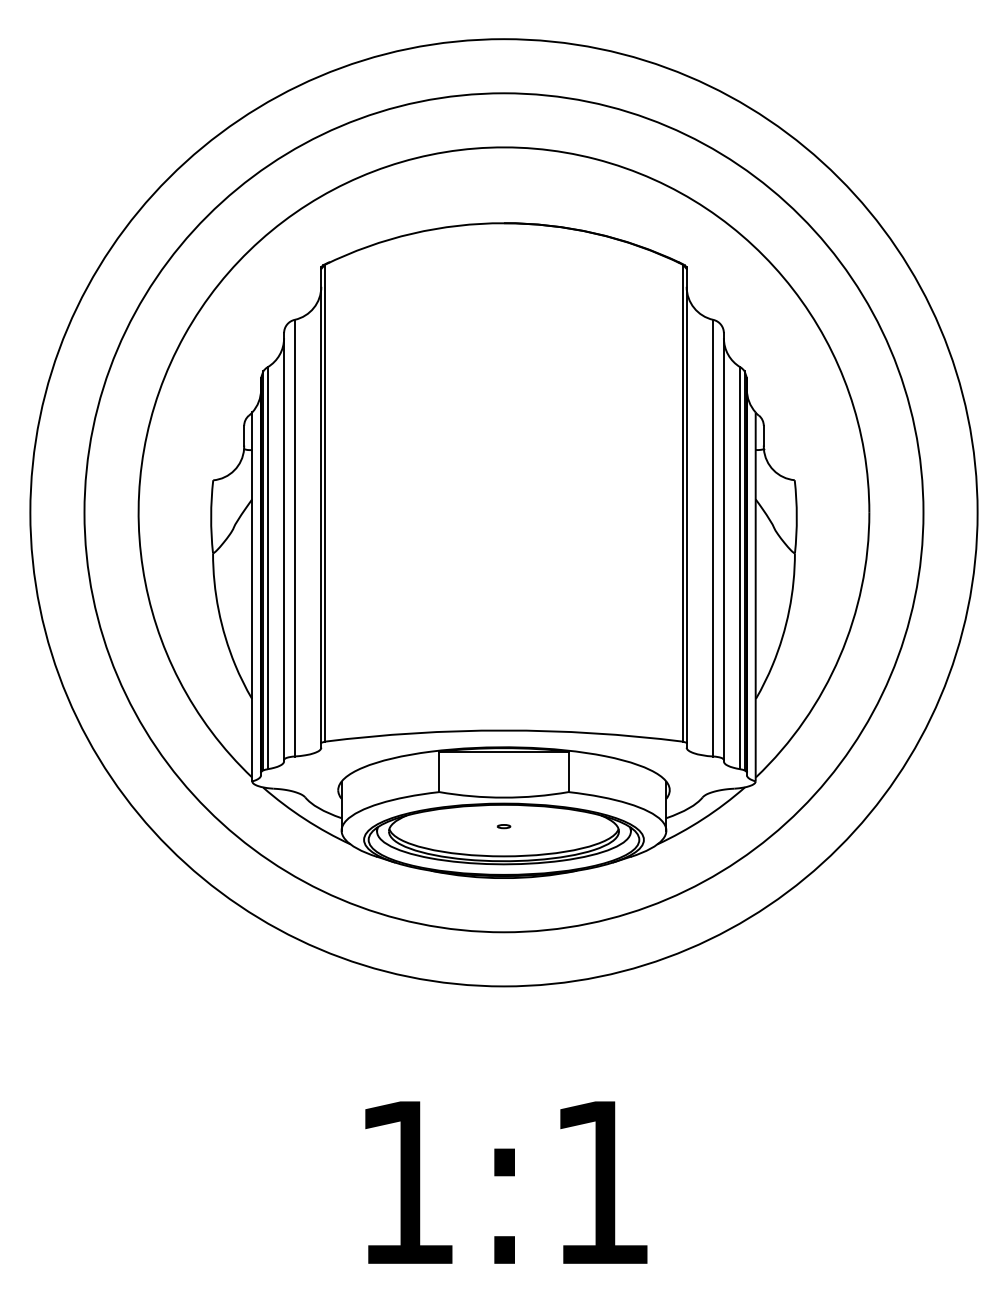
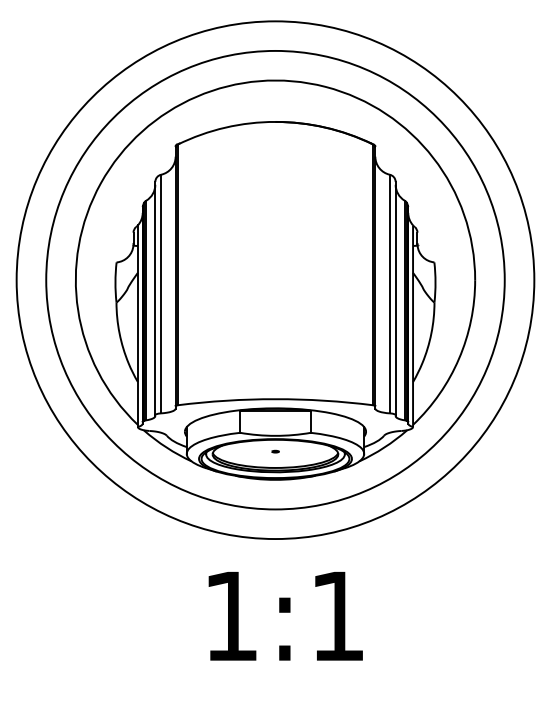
text: (505, 1183) -> (285, 616), moved

